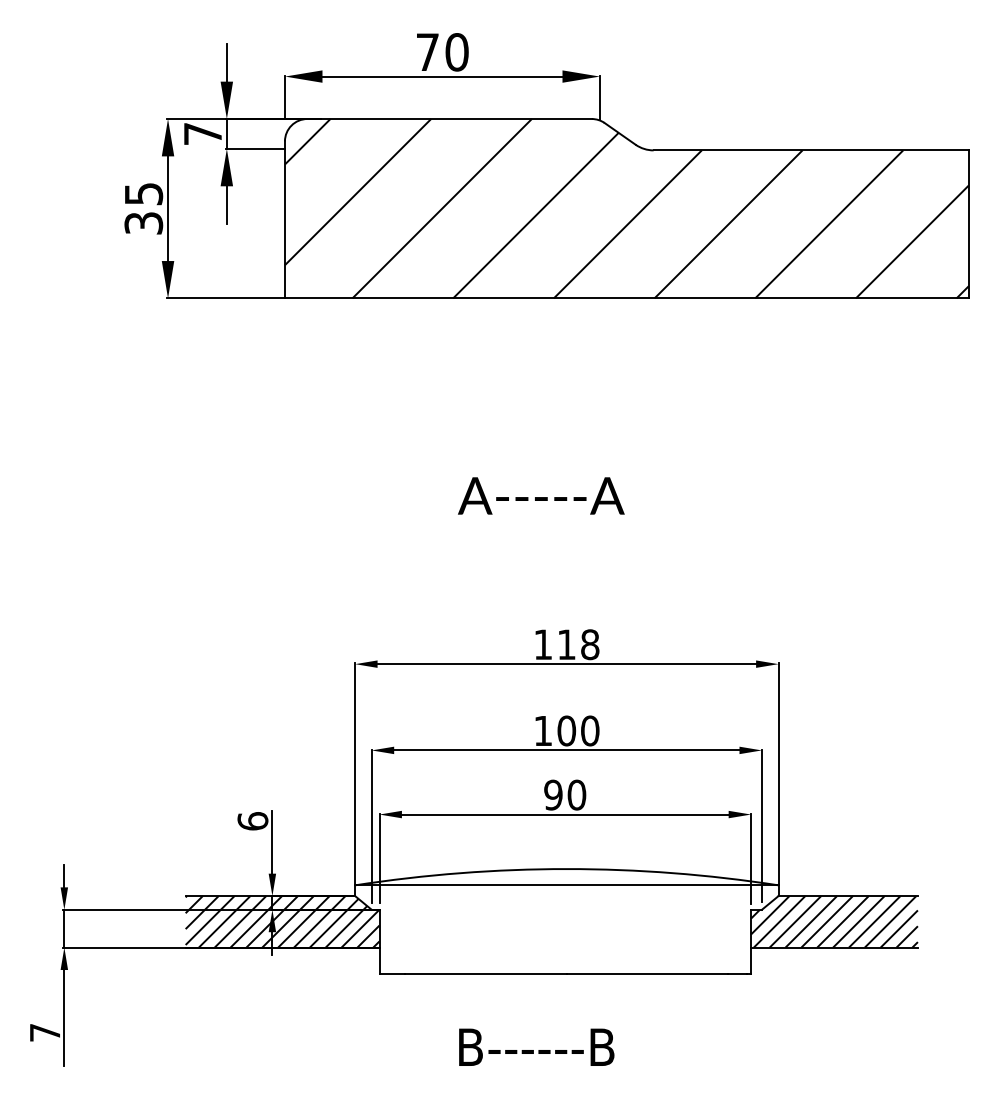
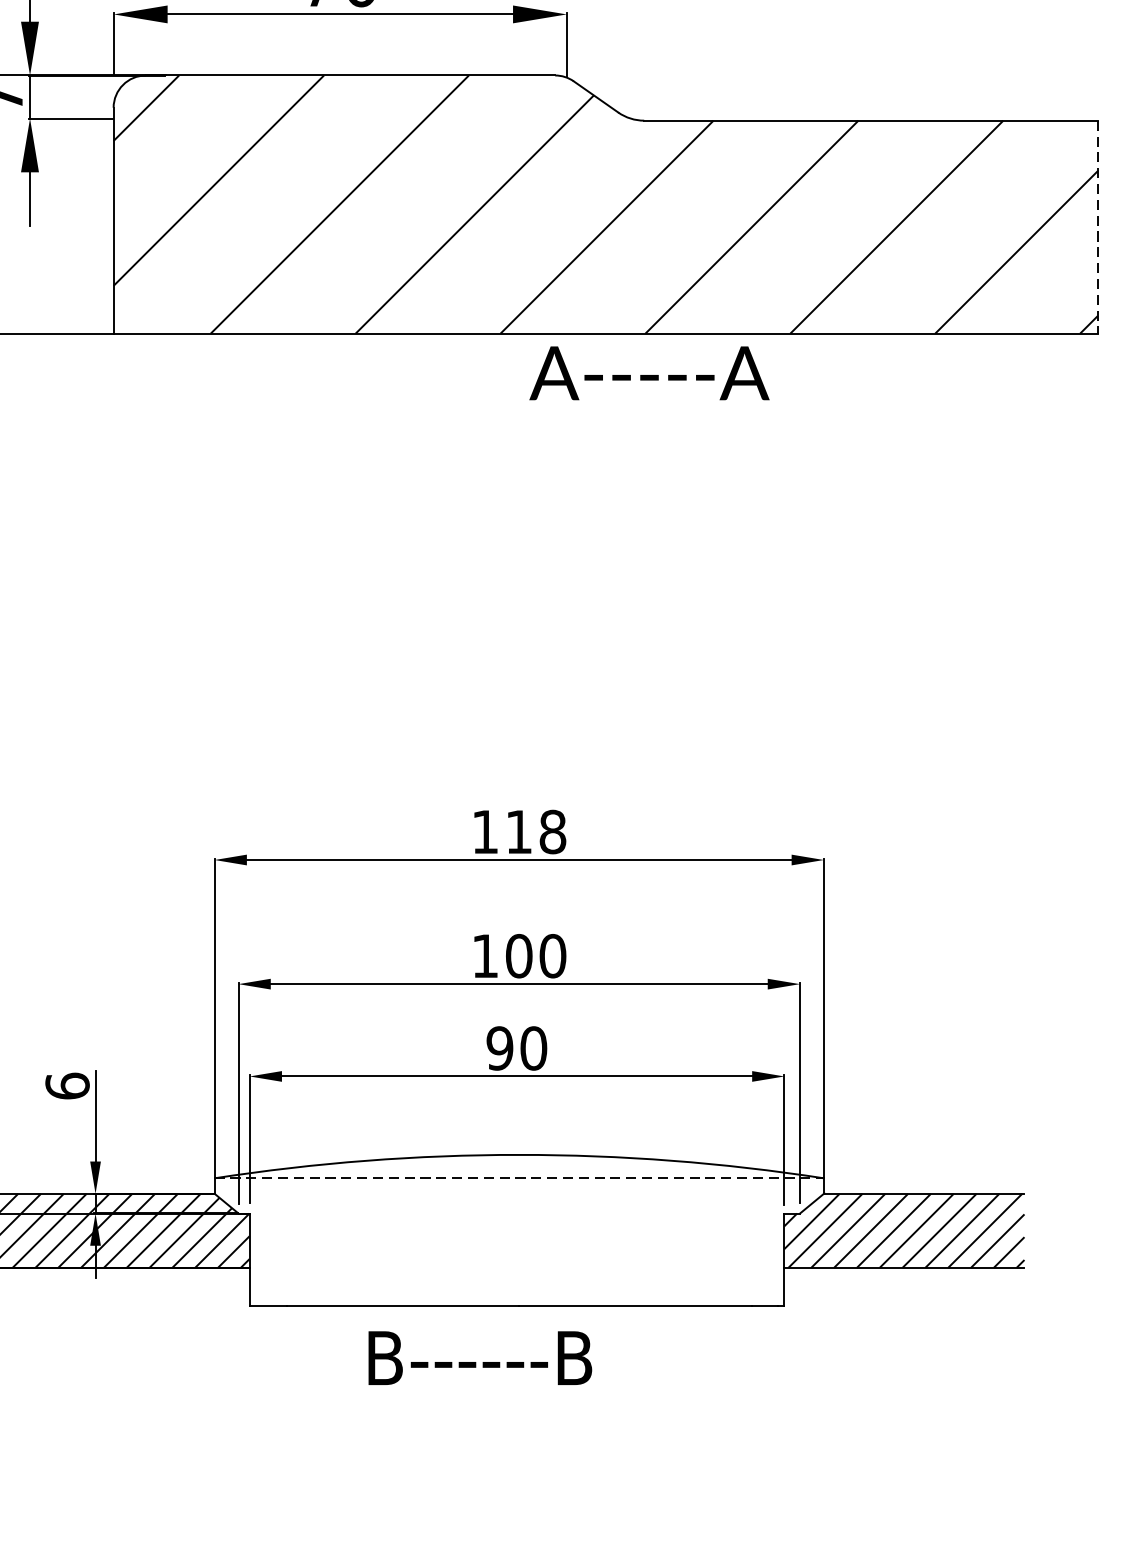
line: (968, 224) -> (1097, 227), solid -> dashed
text: (541, 495) -> (649, 372), moved
line: (566, 885) -> (518, 1178), solid -> dashed
text: (536, 1046) -> (479, 1356), moved

